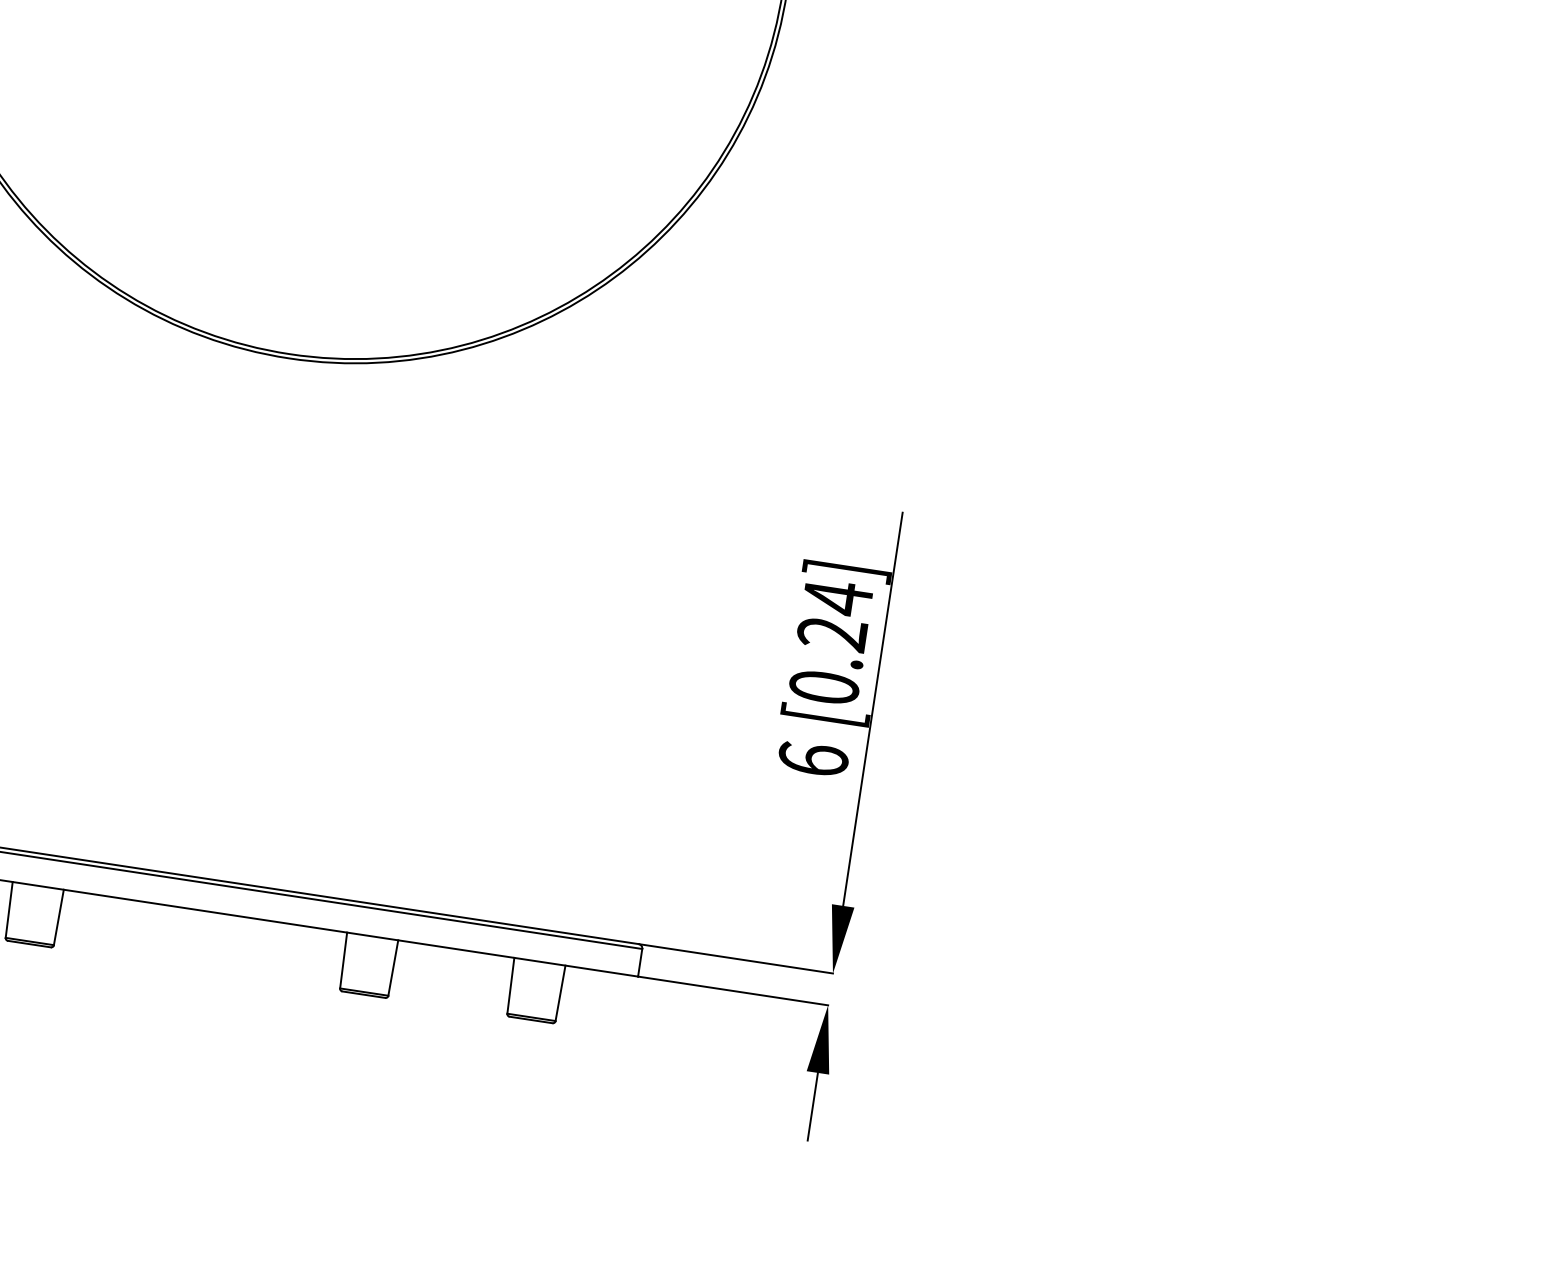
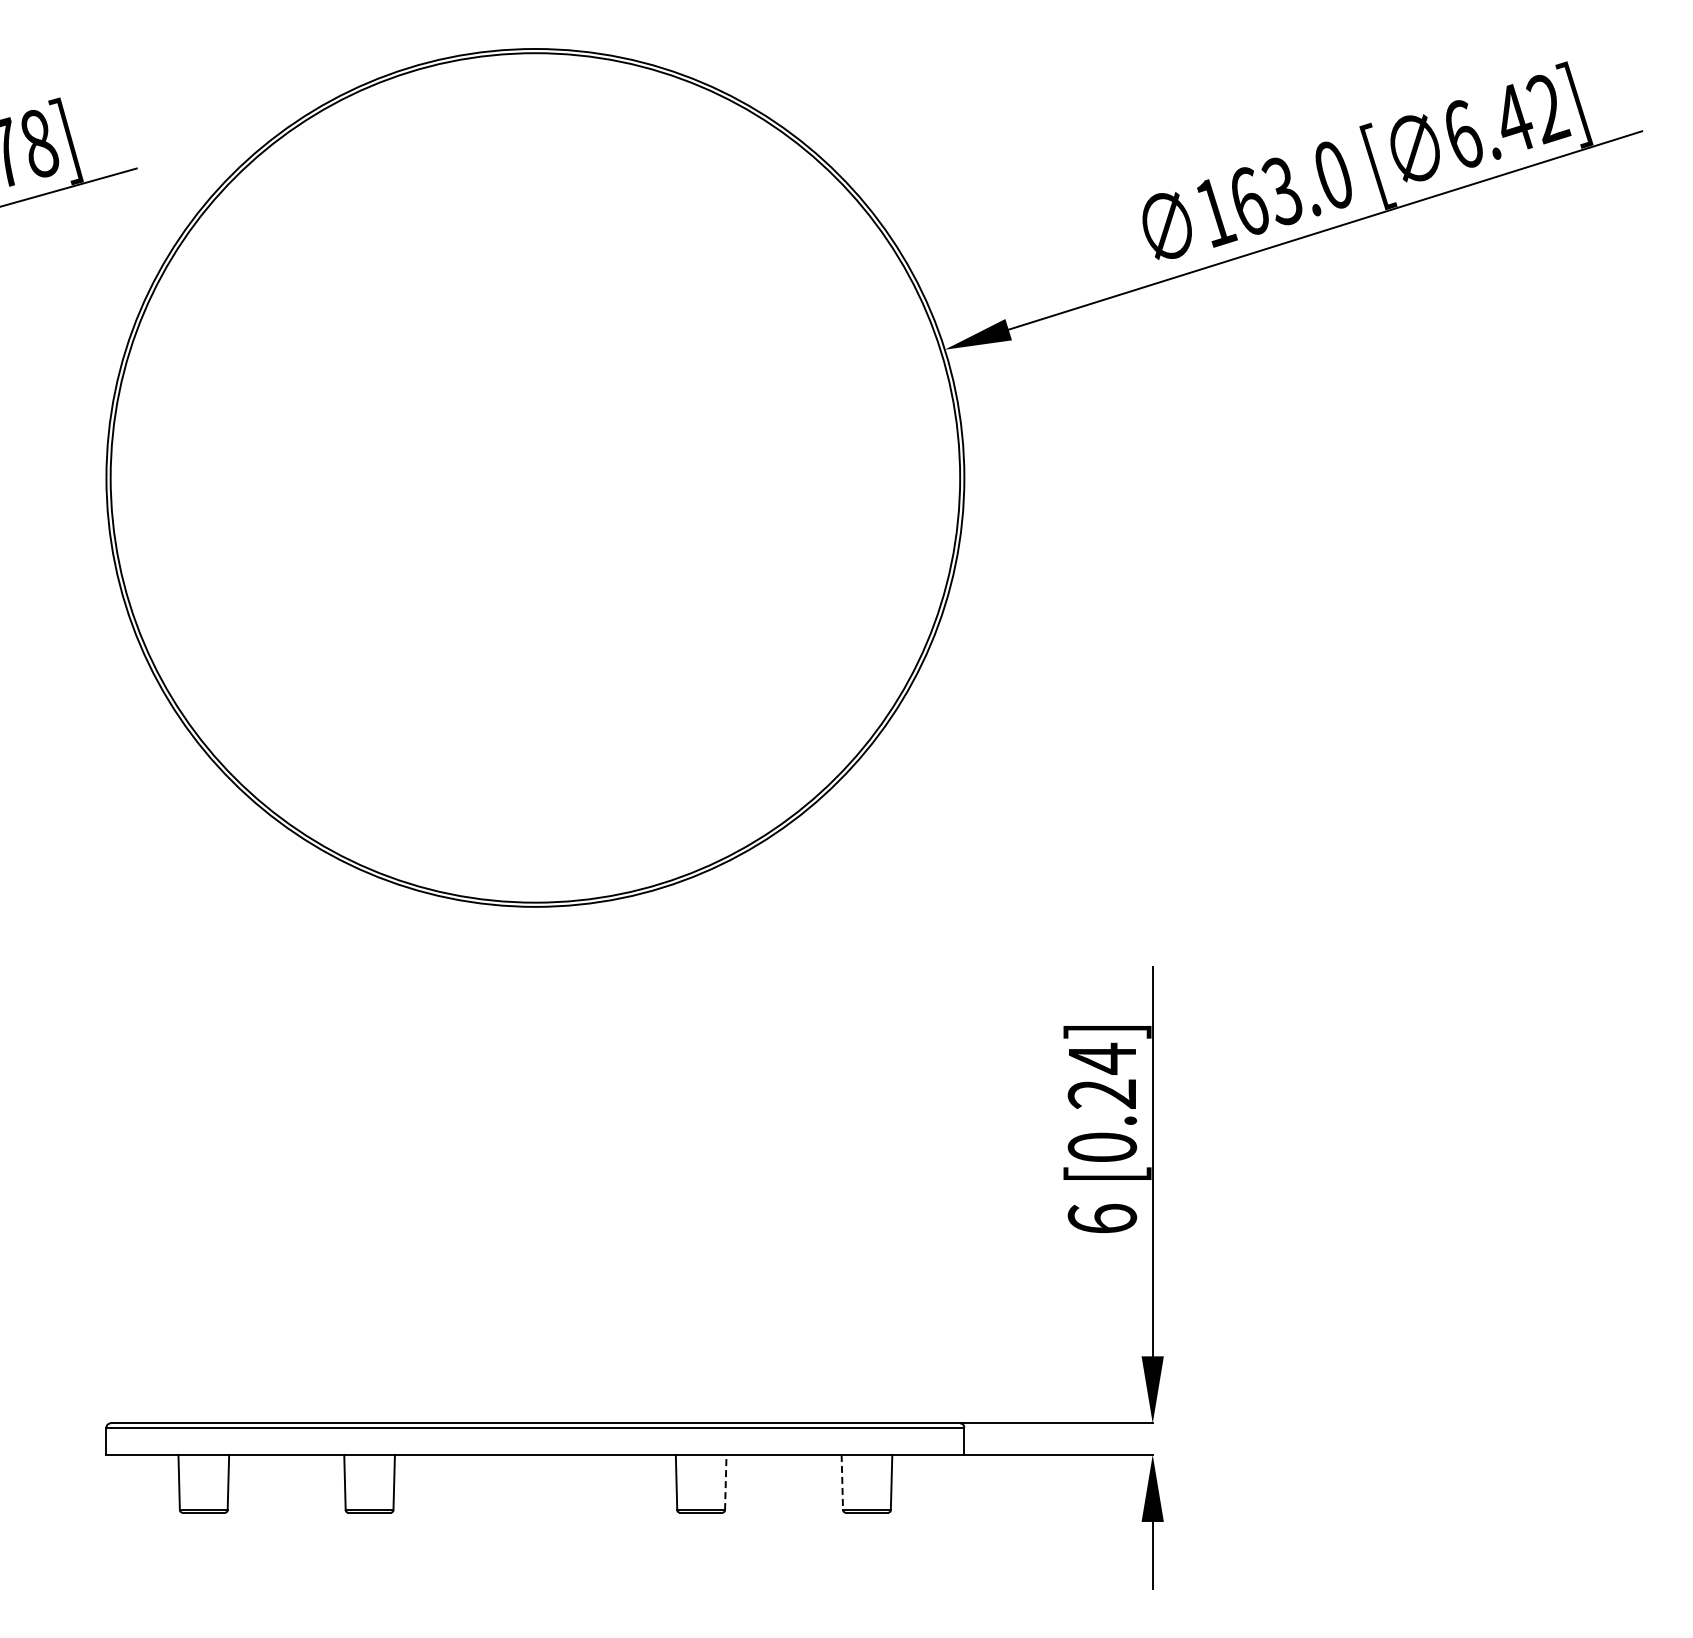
line: (393, 967) -> (725, 1482), solid -> dashed
line: (511, 985) -> (842, 1482), solid -> dashed

